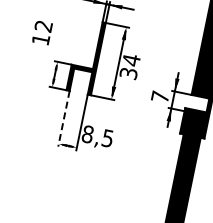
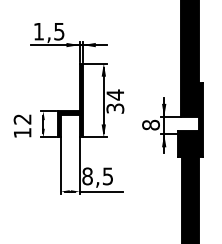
text: (42, 32) -> (22, 125), moved
text: (159, 96) -> (150, 124), 7 -> 8
line: (64, 119) -> (61, 166), dashed -> solid
line: (98, 151) -> (101, 191), added

